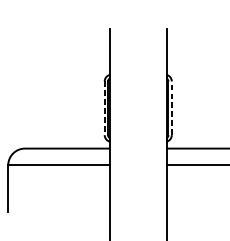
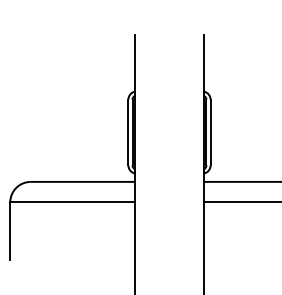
line: (104, 108) -> (128, 132), dashed -> solid
line: (171, 108) -> (210, 132), dashed -> solid

